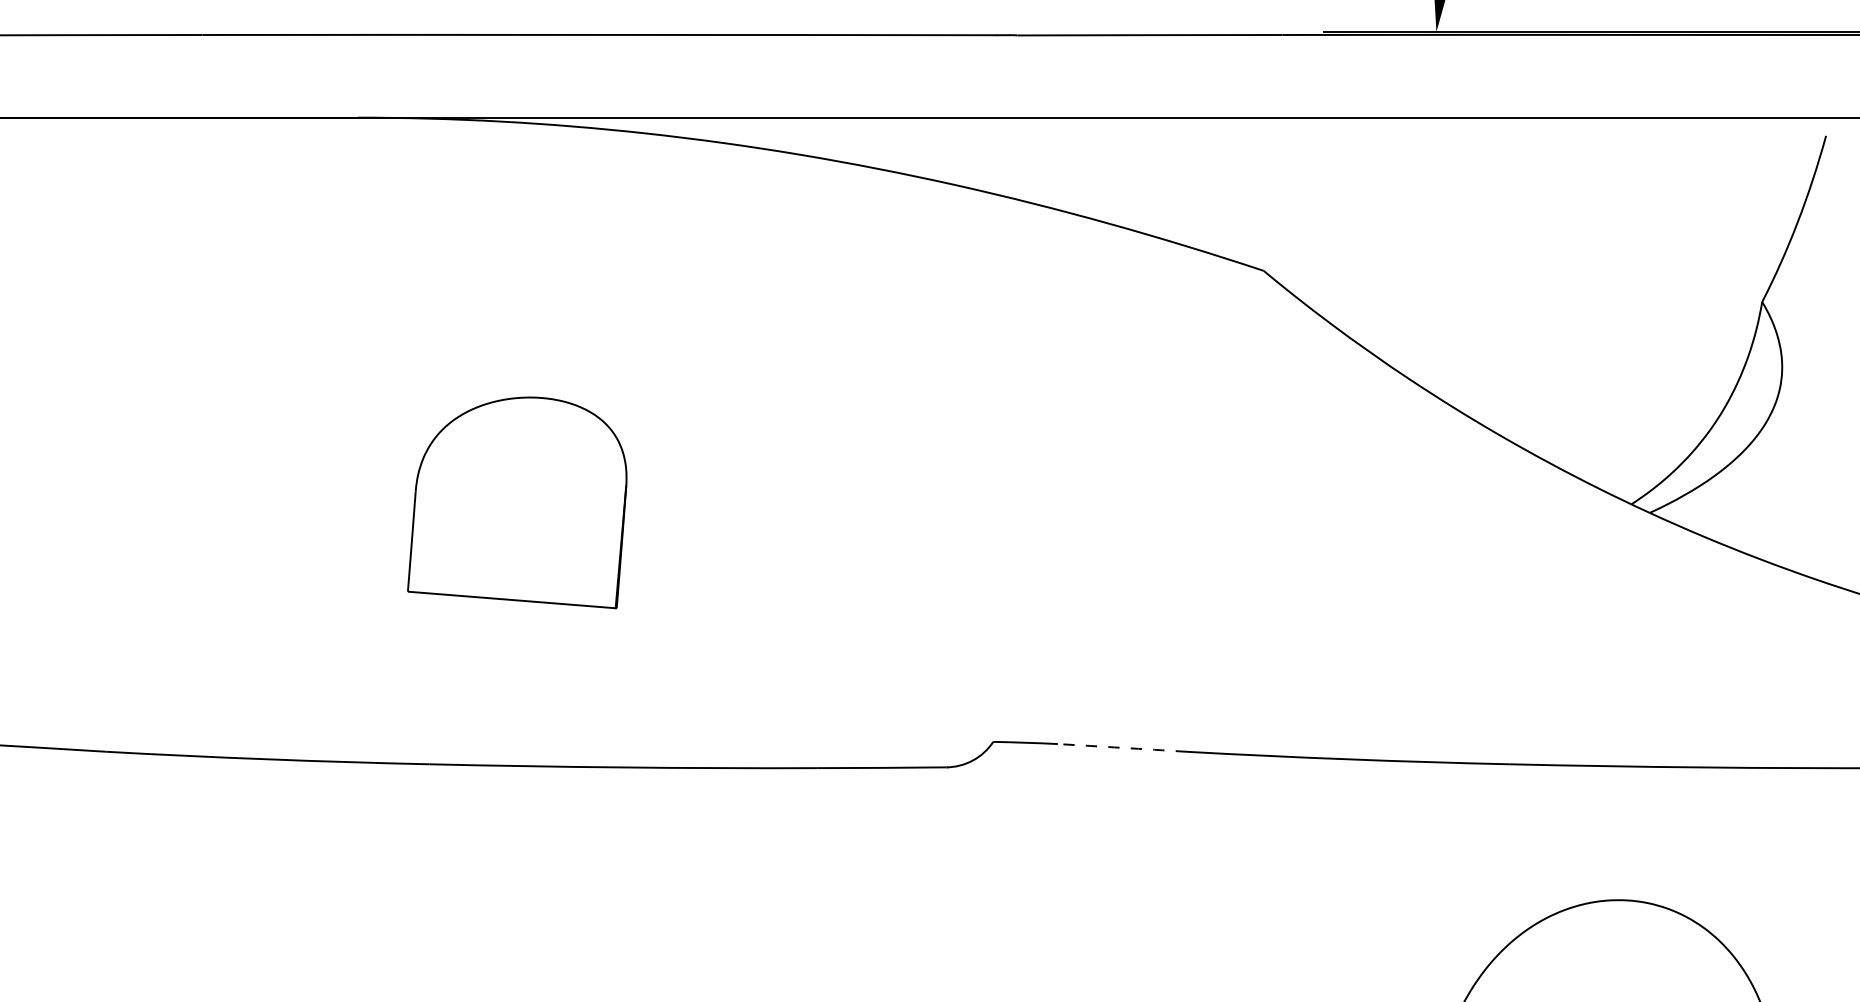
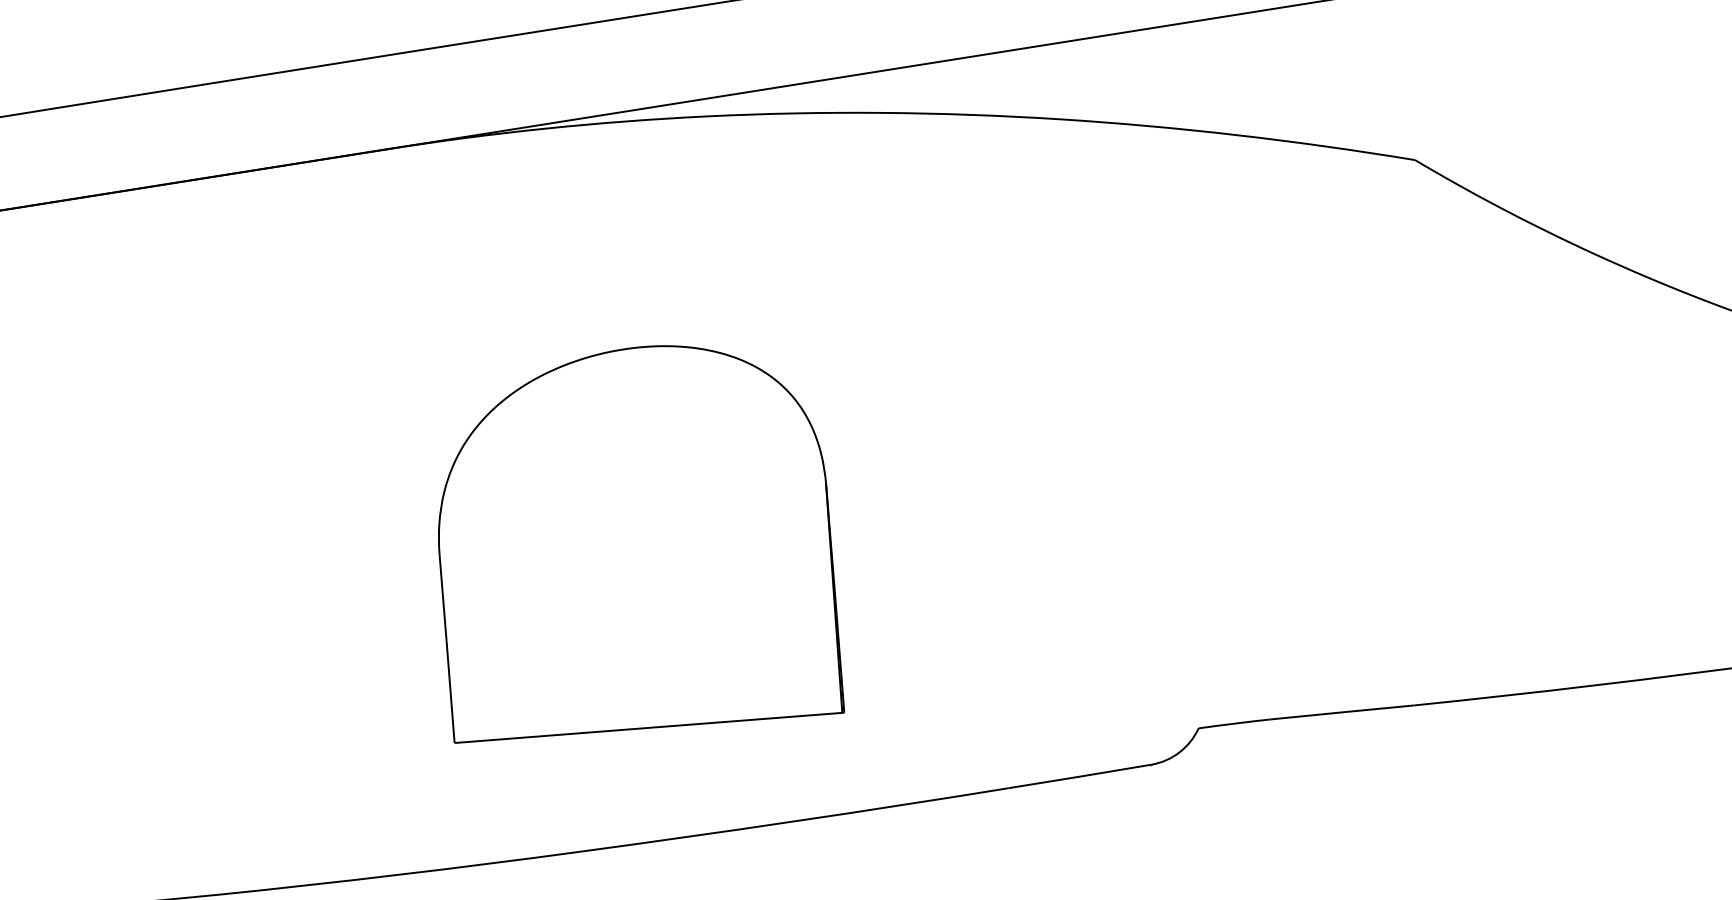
part: (517, 502) -> (630, 546), size x1.67
arc: (1122, 747) -> (1342, 711), dashed -> solid

